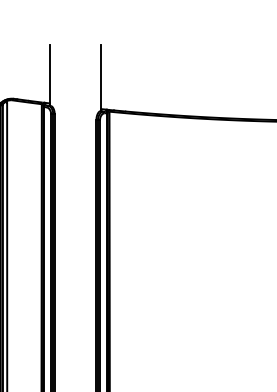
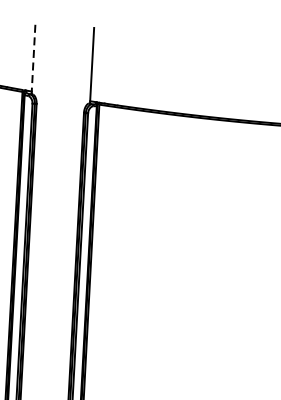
line: (49, 75) -> (33, 59), solid -> dashed

